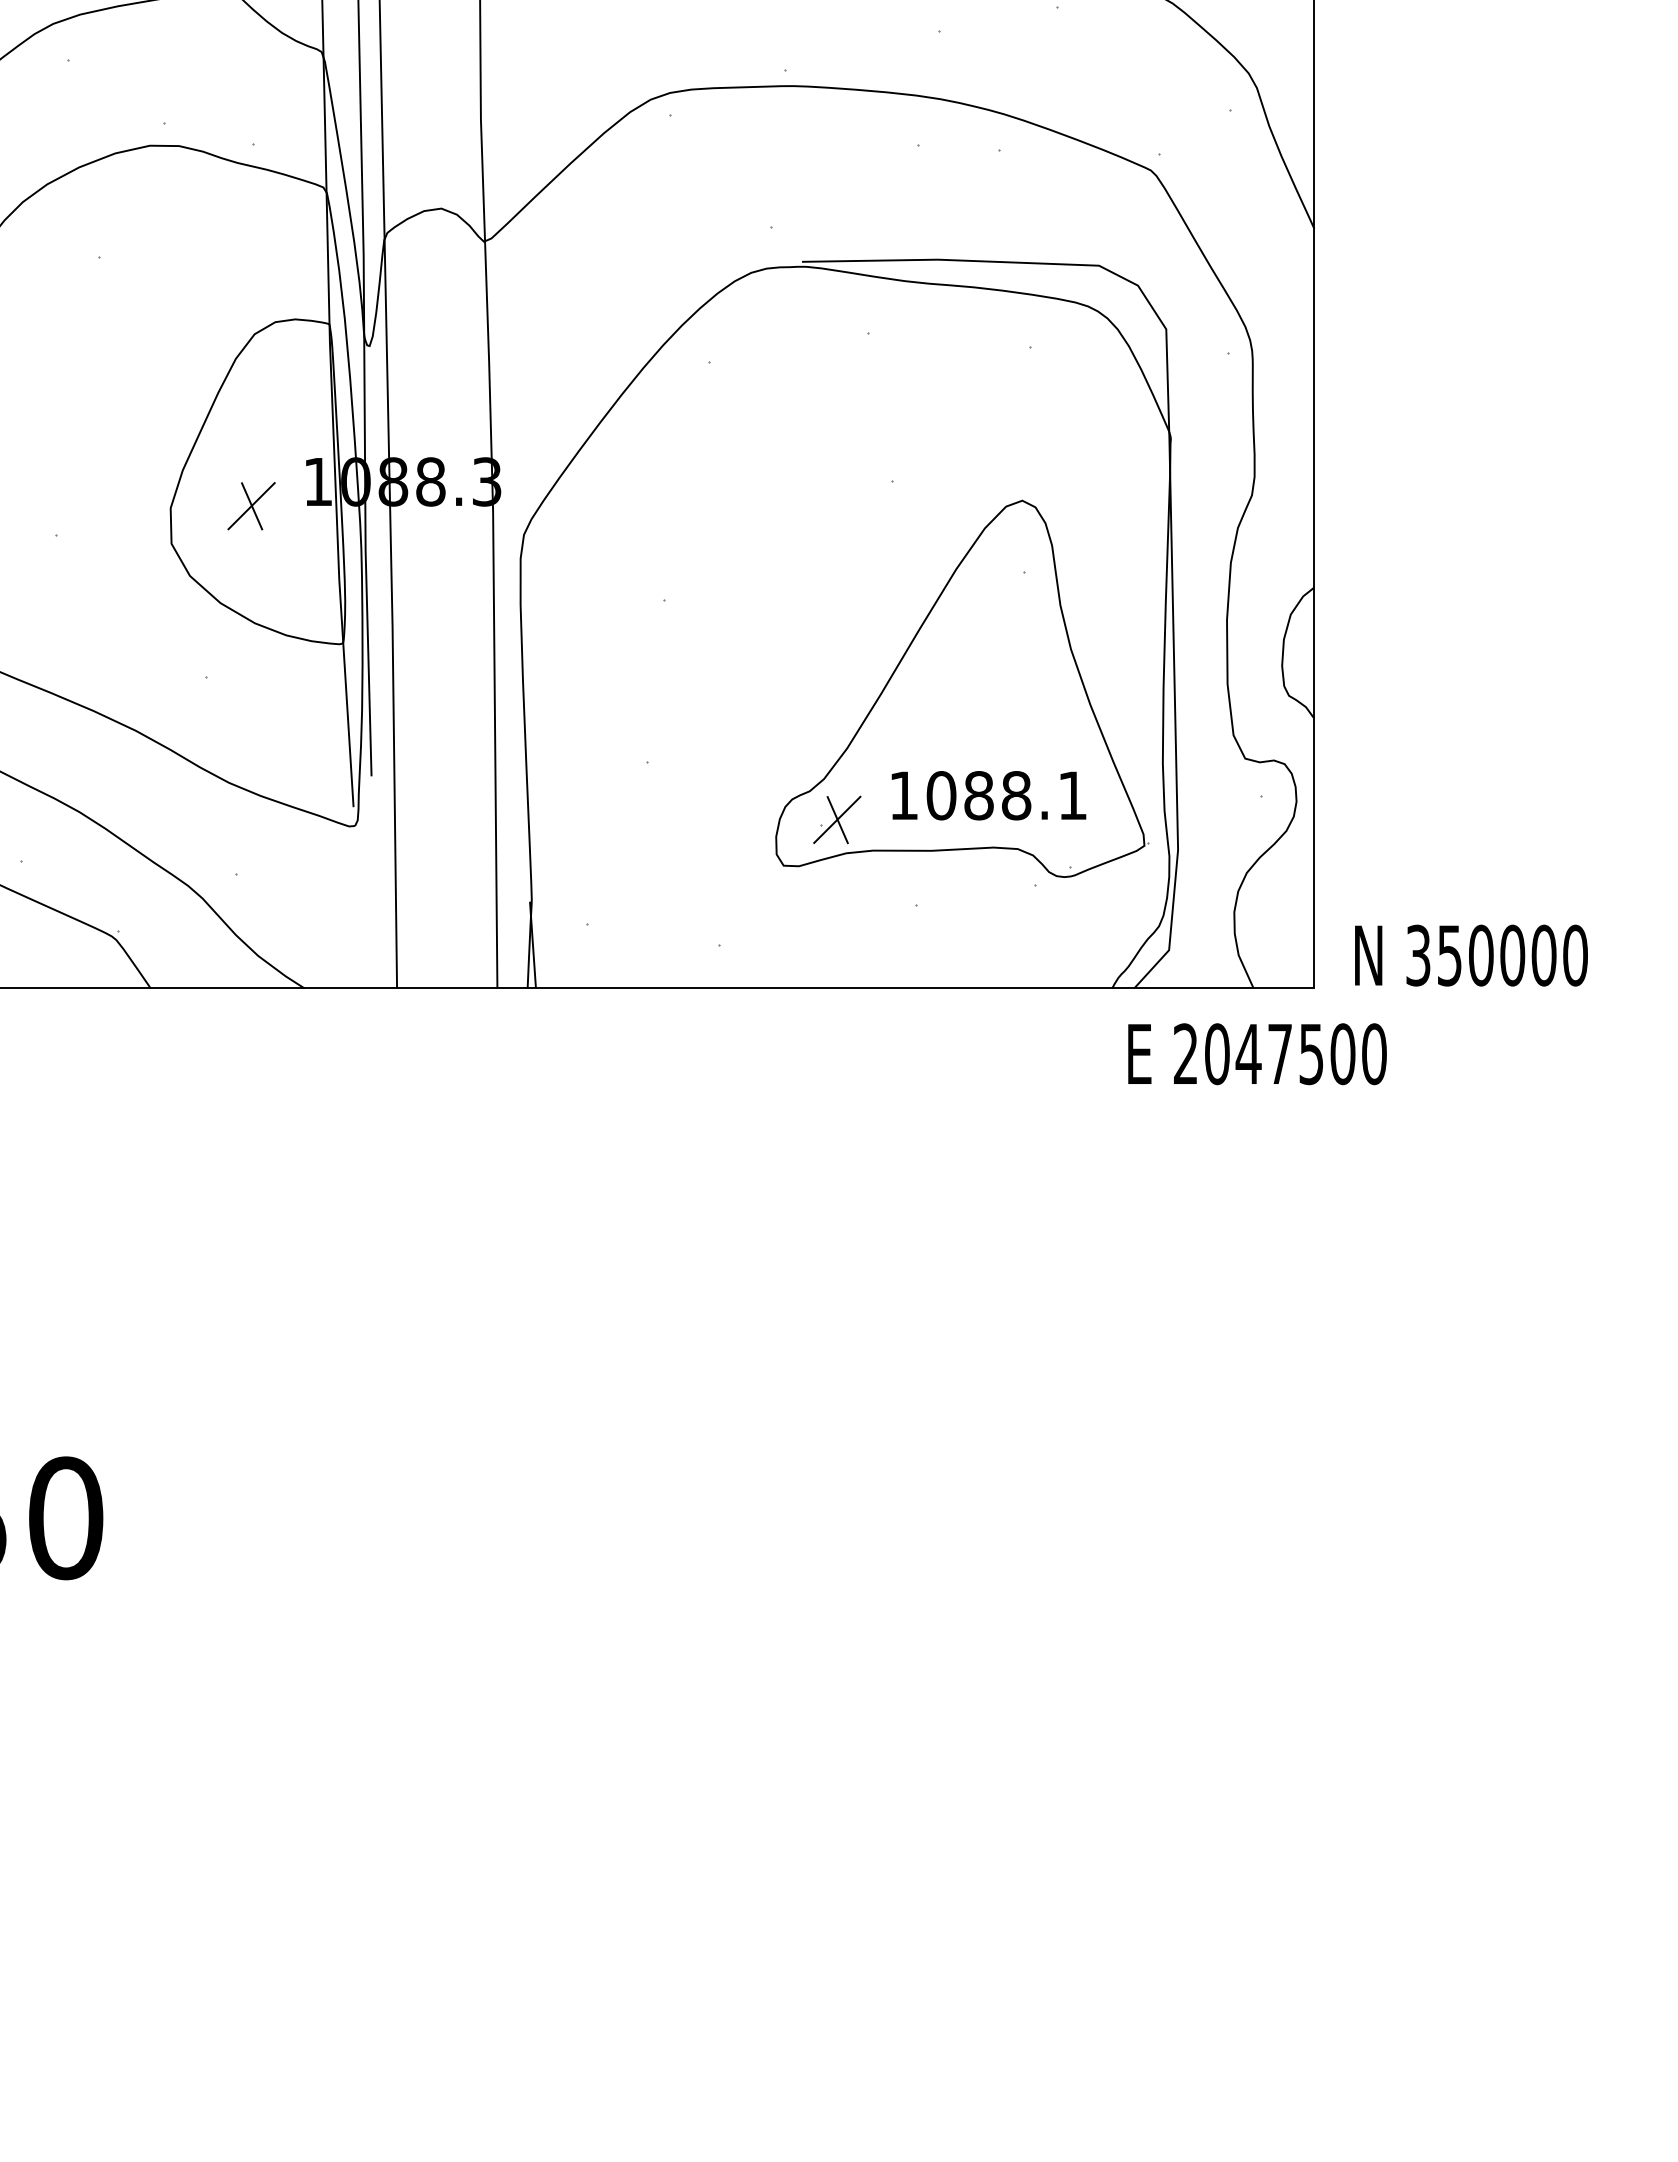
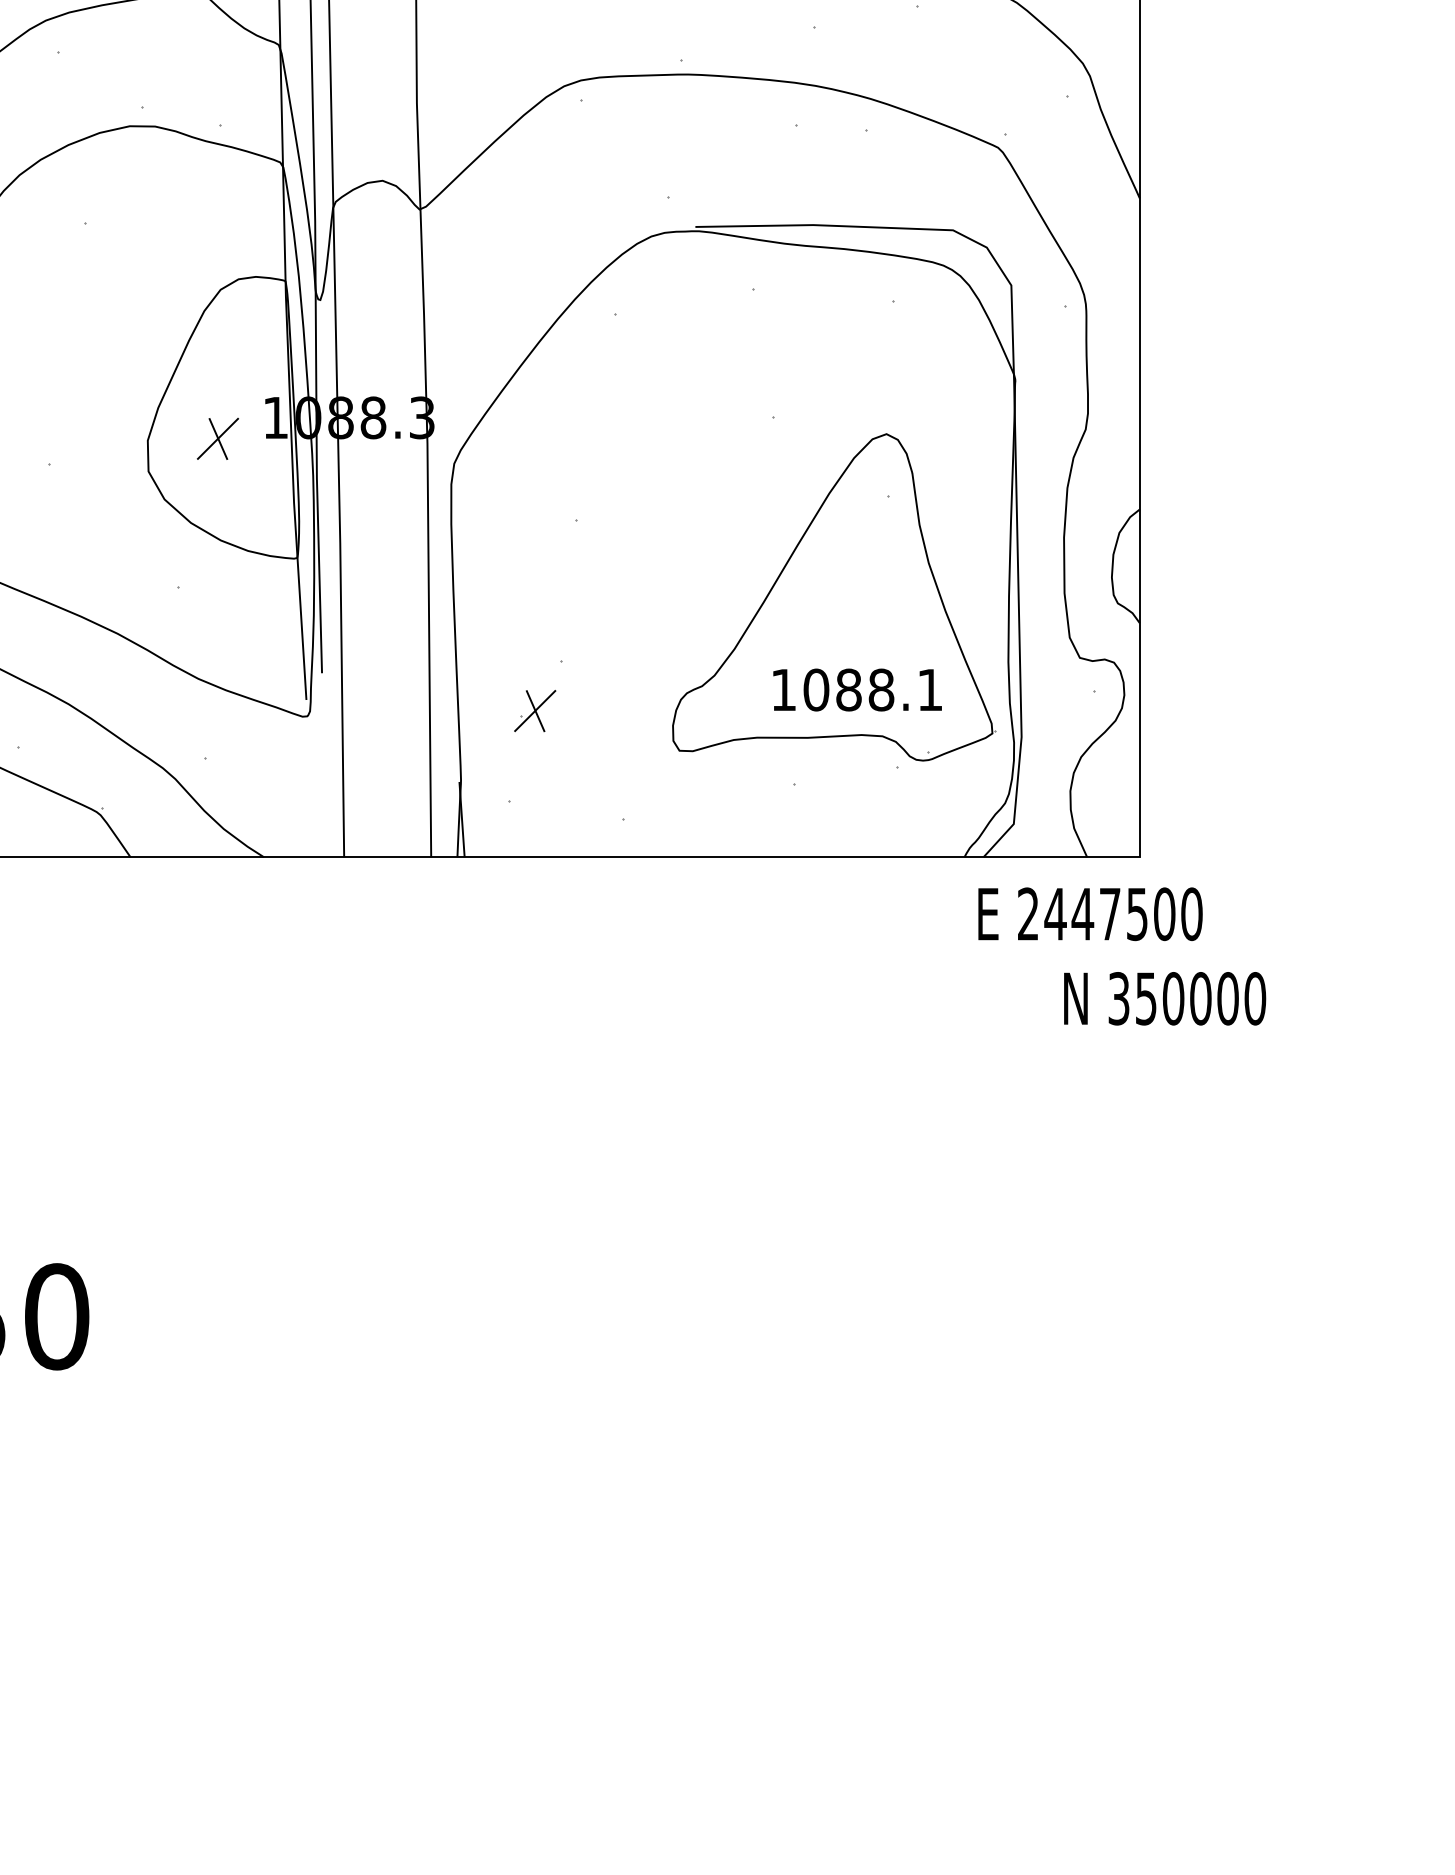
part: (837, 819) -> (535, 710), moved
text: (1471, 955) -> (1165, 998), moved
text: (1217, 1054) -> (1055, 914), 2047500 -> 2447500

